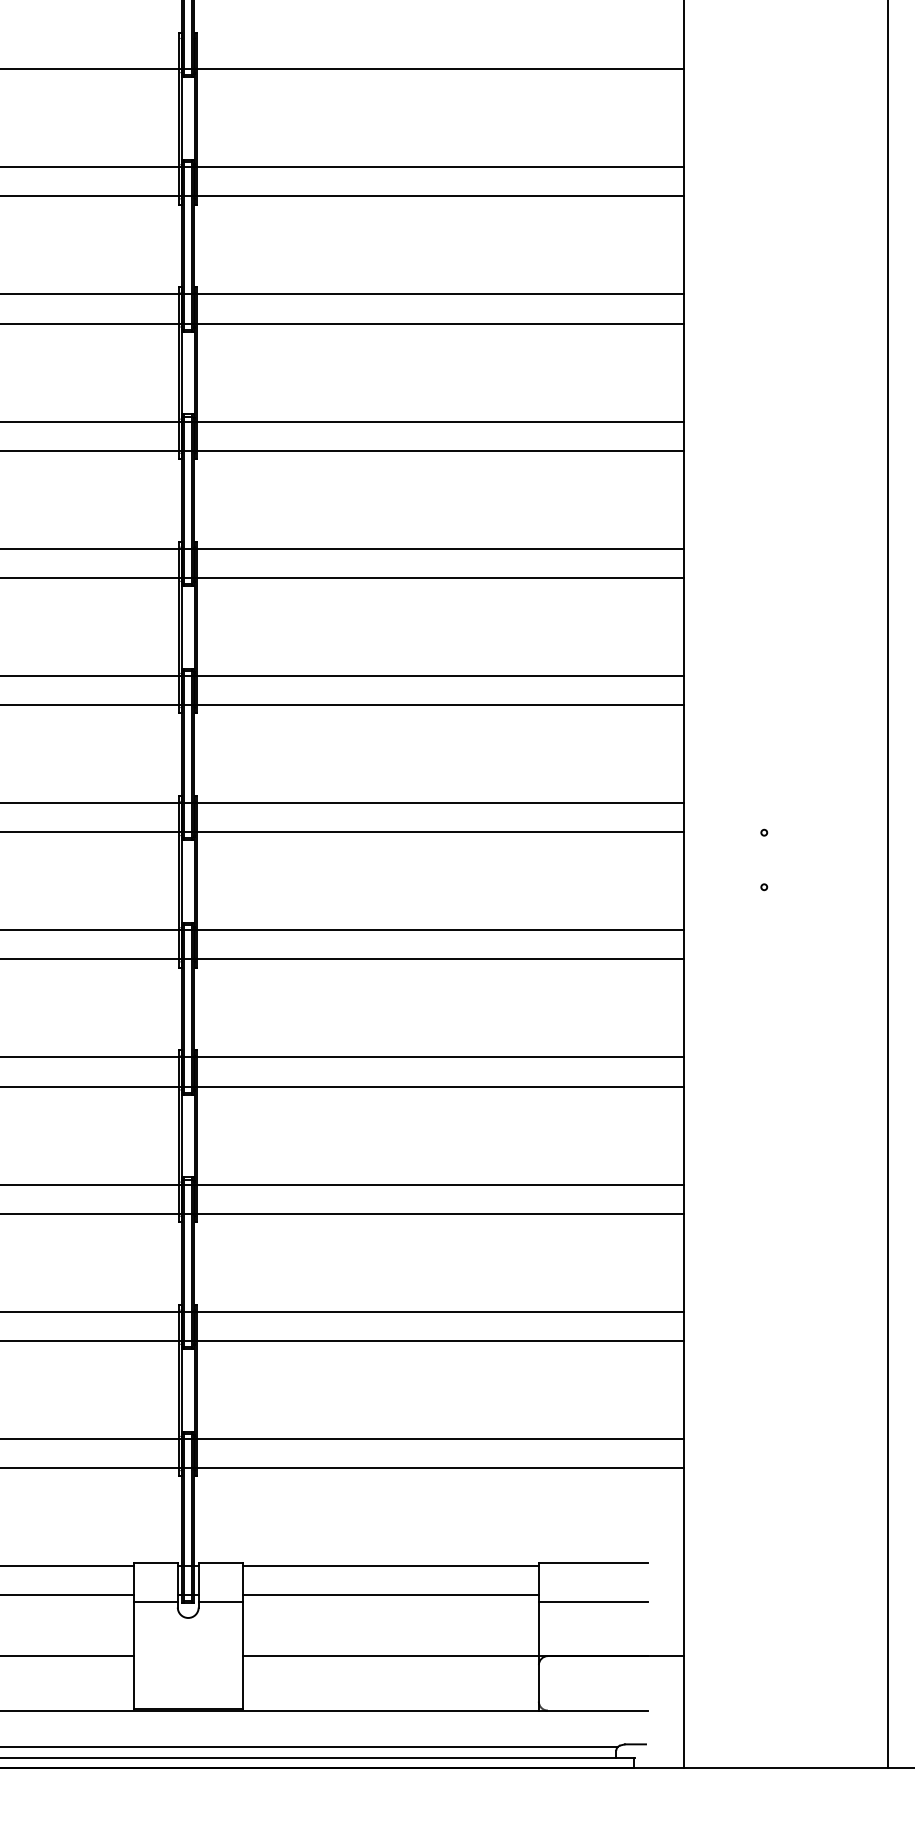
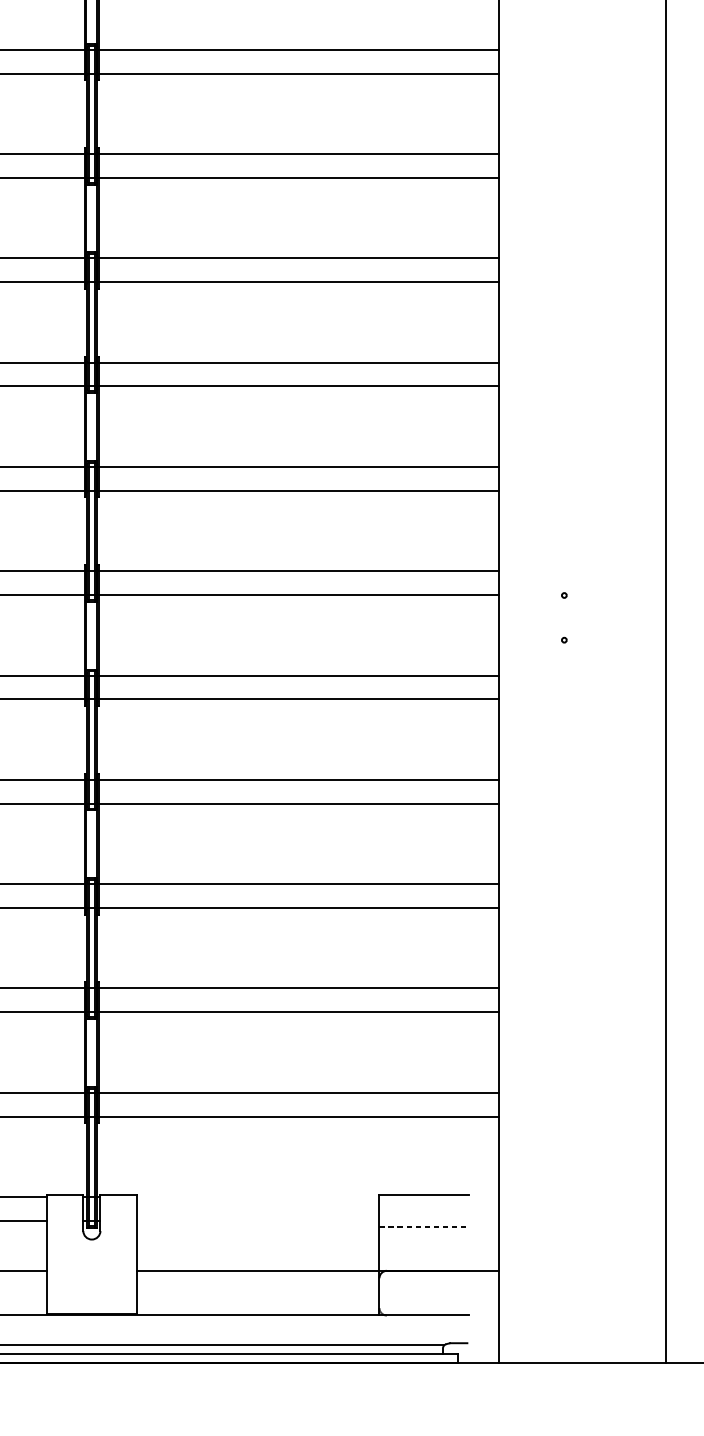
line: (390, 1566) -> (257, 1197), removed
line: (390, 1595) -> (257, 1221), removed
line: (155, 1602) -> (65, 1226), removed
line: (220, 1602) -> (118, 1226), removed
line: (593, 1602) -> (424, 1226), solid -> dashed

